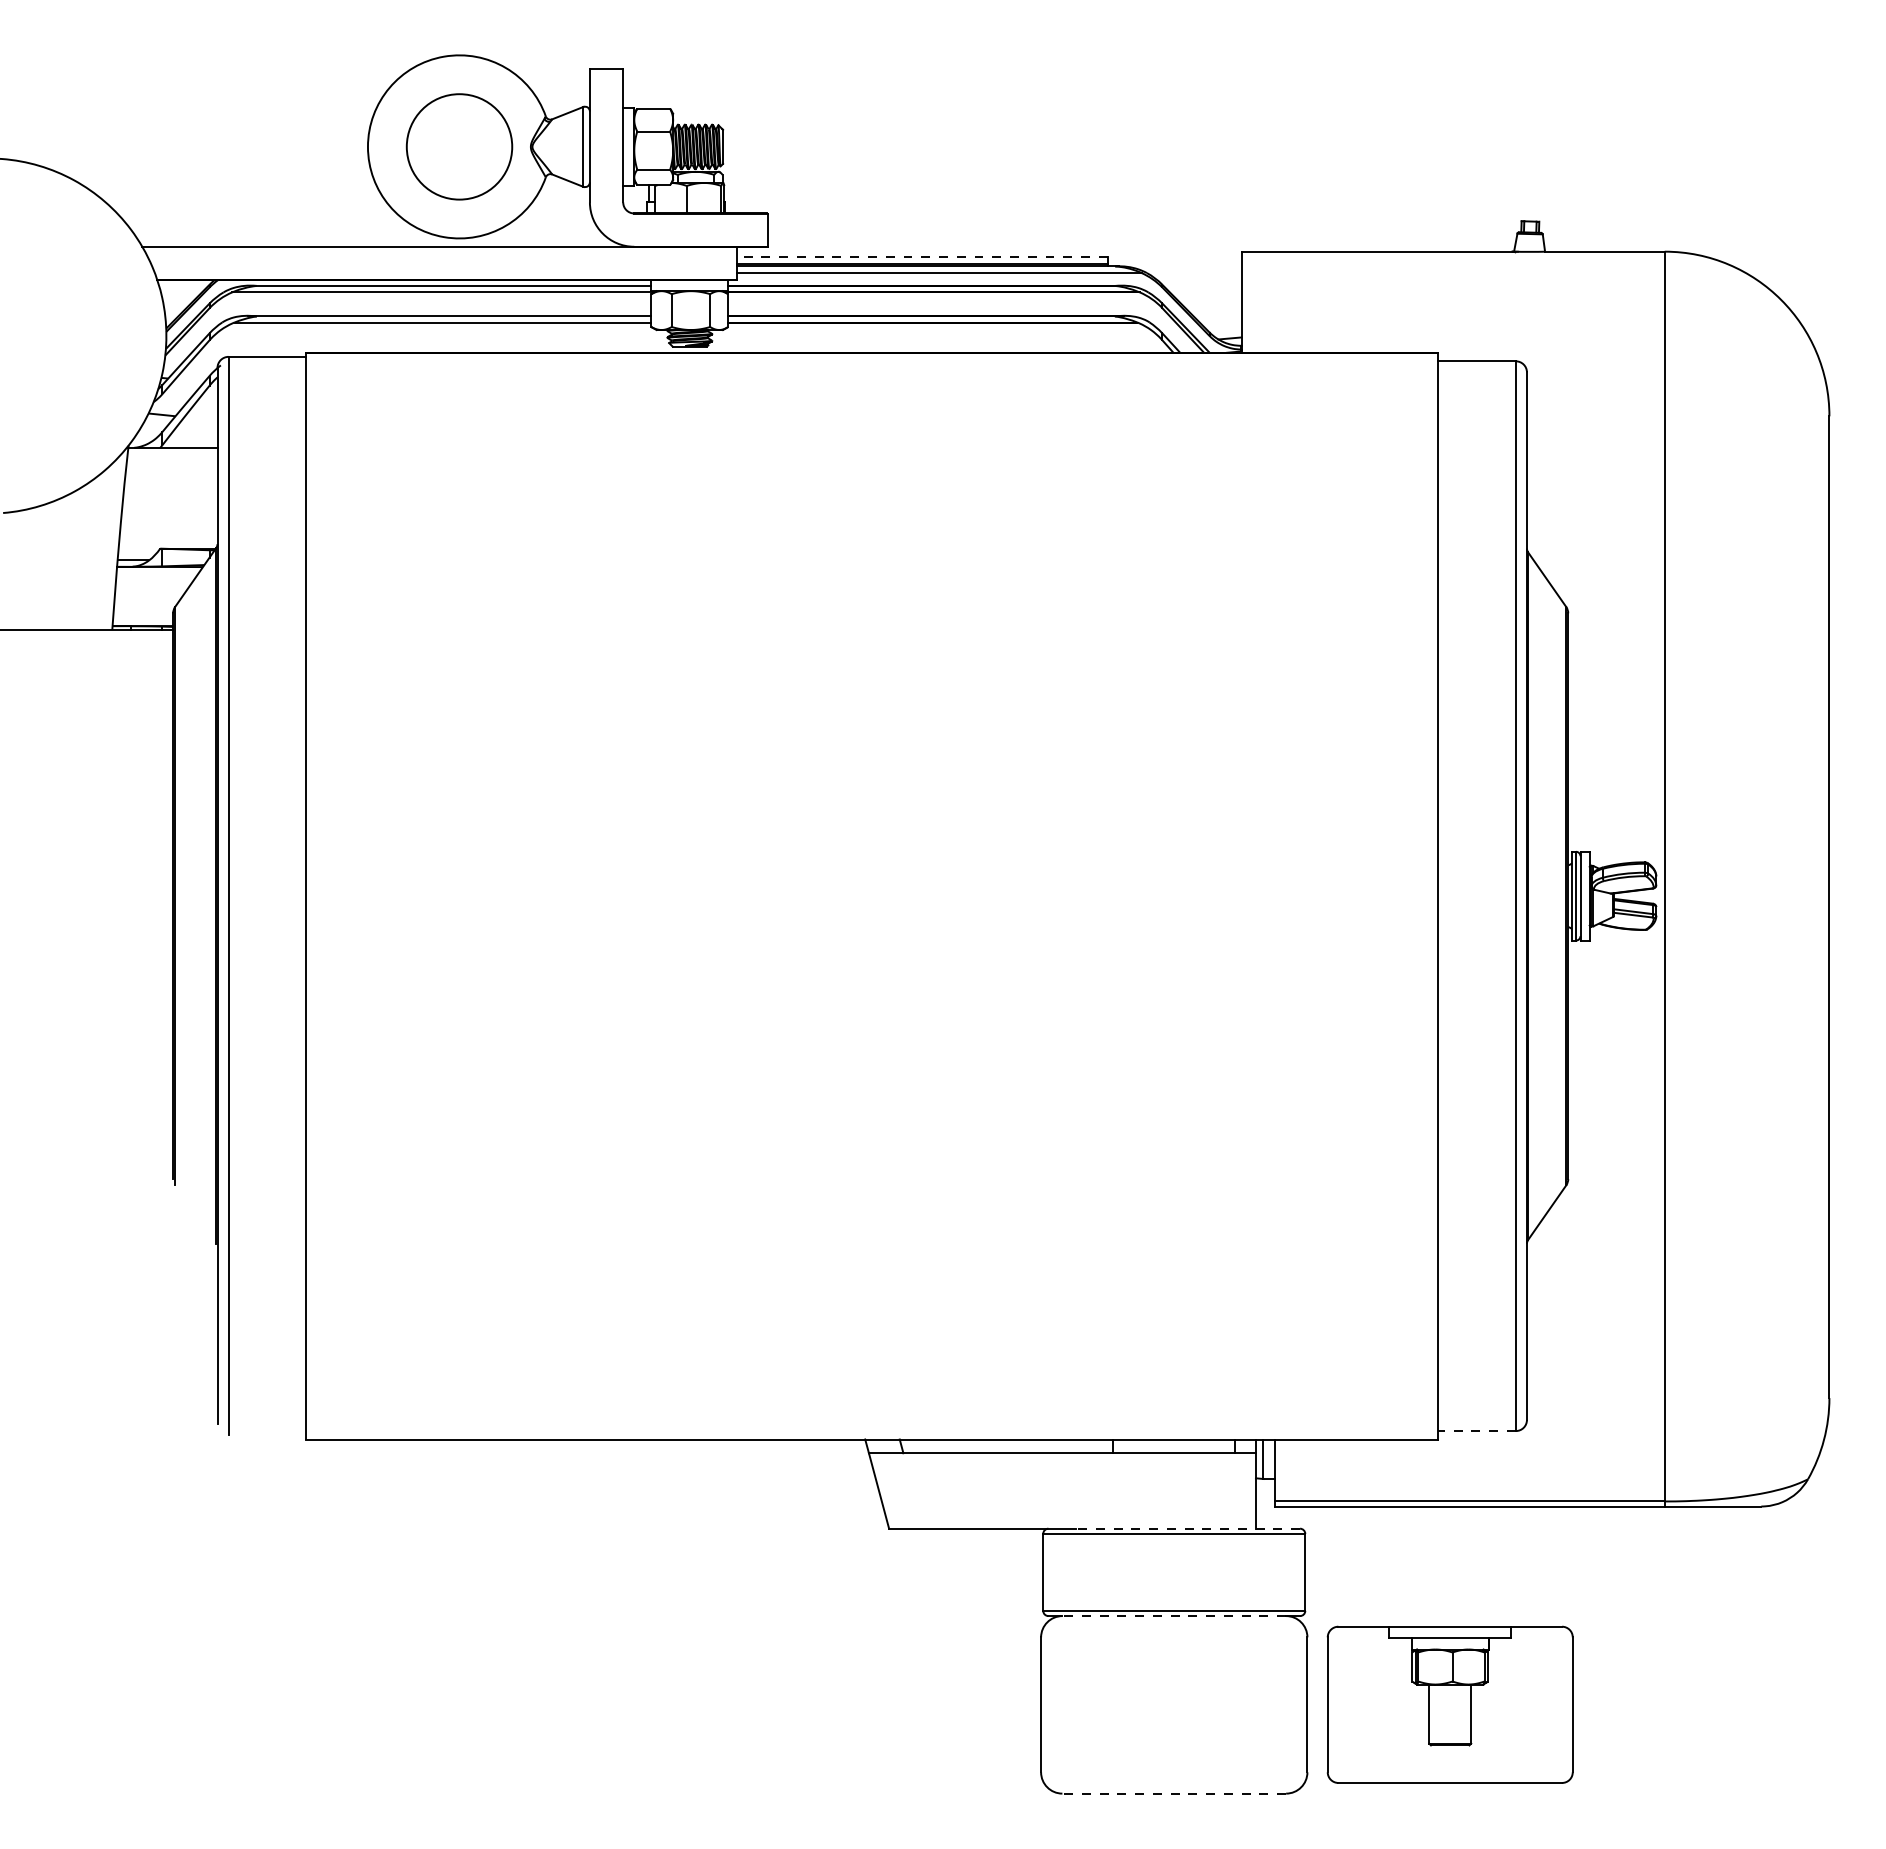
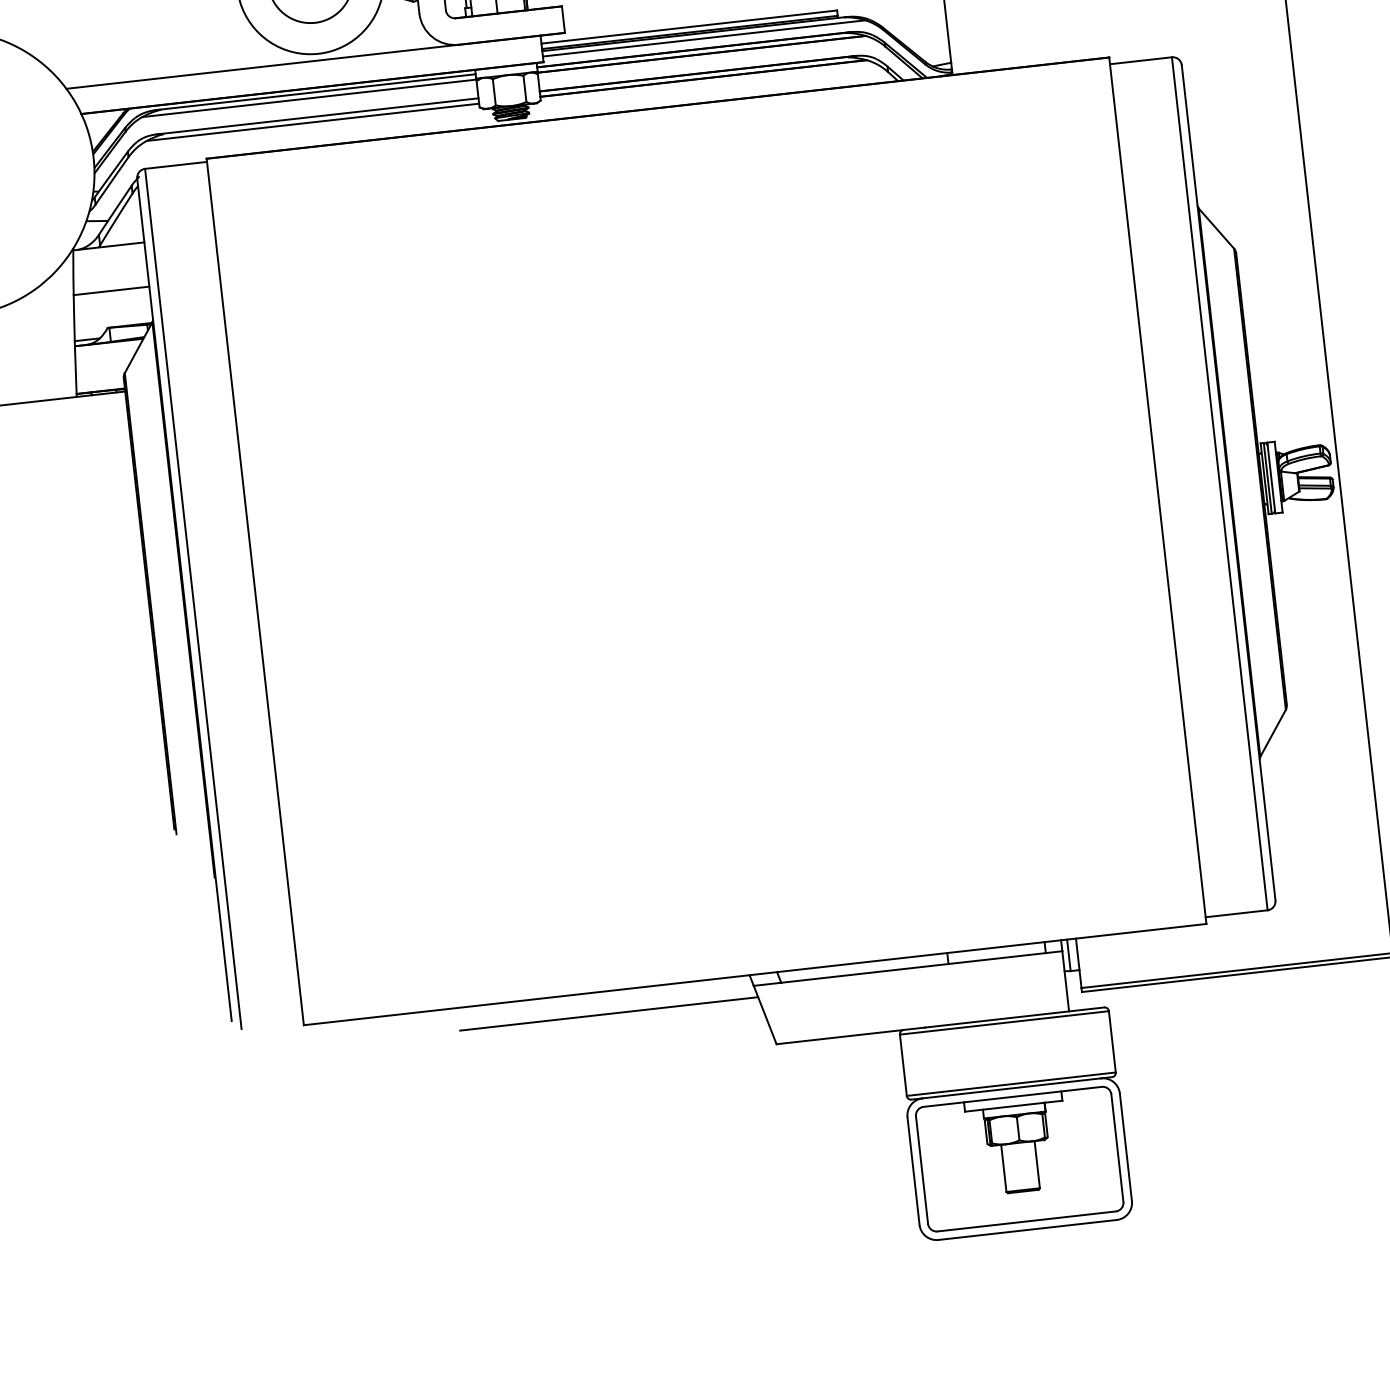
line: (921, 256) -> (688, 26), dashed -> solid
line: (169, 503) -> (111, 291), added
line: (1477, 1431) -> (1237, 914), dashed -> solid
line: (685, 1467) -> (608, 1013), added
line: (1187, 1528) -> (1014, 1017), dashed -> solid
line: (1174, 1616) -> (1012, 1088), dashed -> solid
part: (1449, 1704) -> (1019, 1158), moved
line: (1174, 1793) -> (1027, 1229), dashed -> solid

